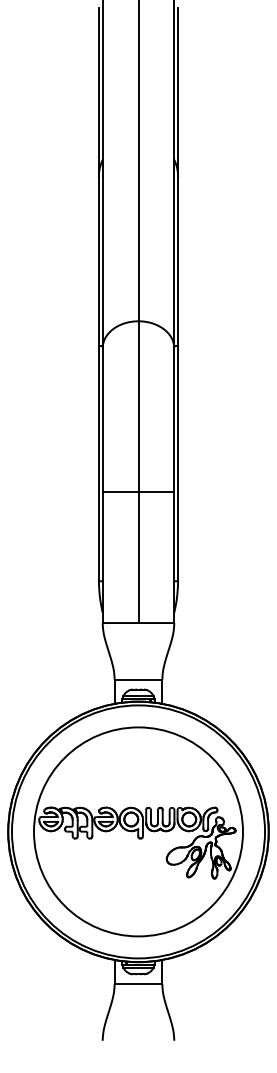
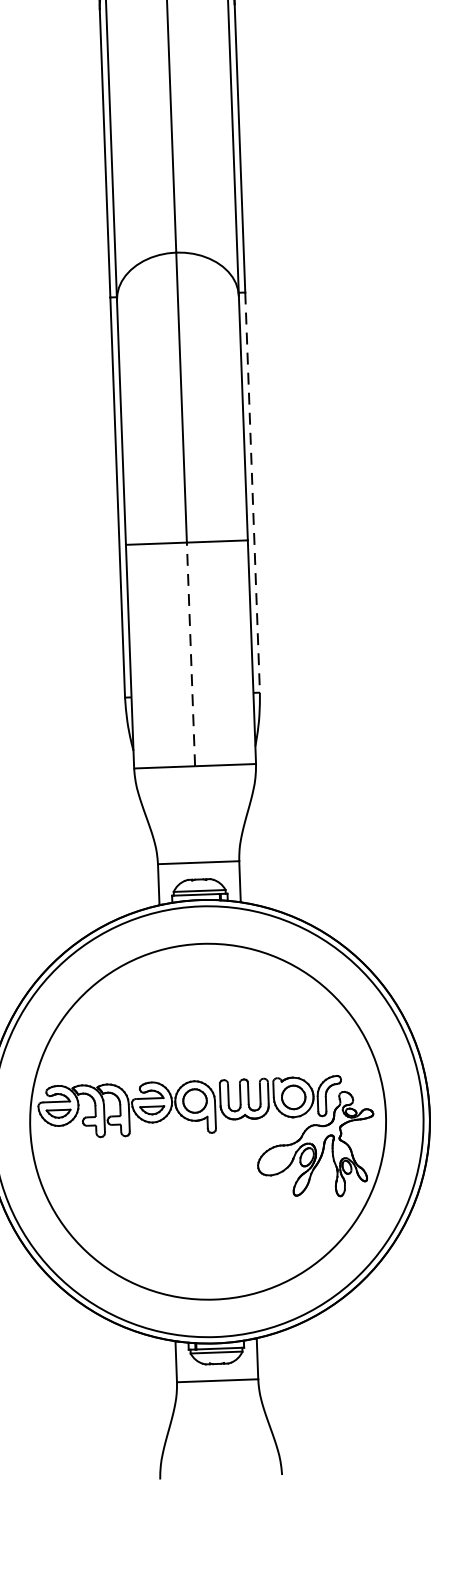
line: (178, 463) -> (253, 492), solid -> dashed
line: (138, 557) -> (191, 654), solid -> dashed

